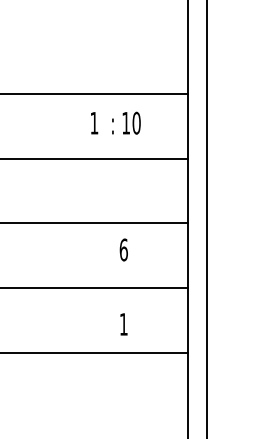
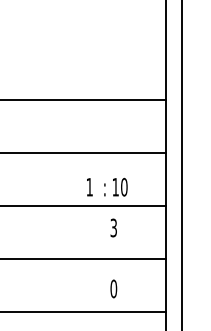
text: (115, 122) -> (106, 186), moved
text: (123, 249) -> (113, 227), 6 -> 3
text: (123, 324) -> (113, 289), 1 -> 0

